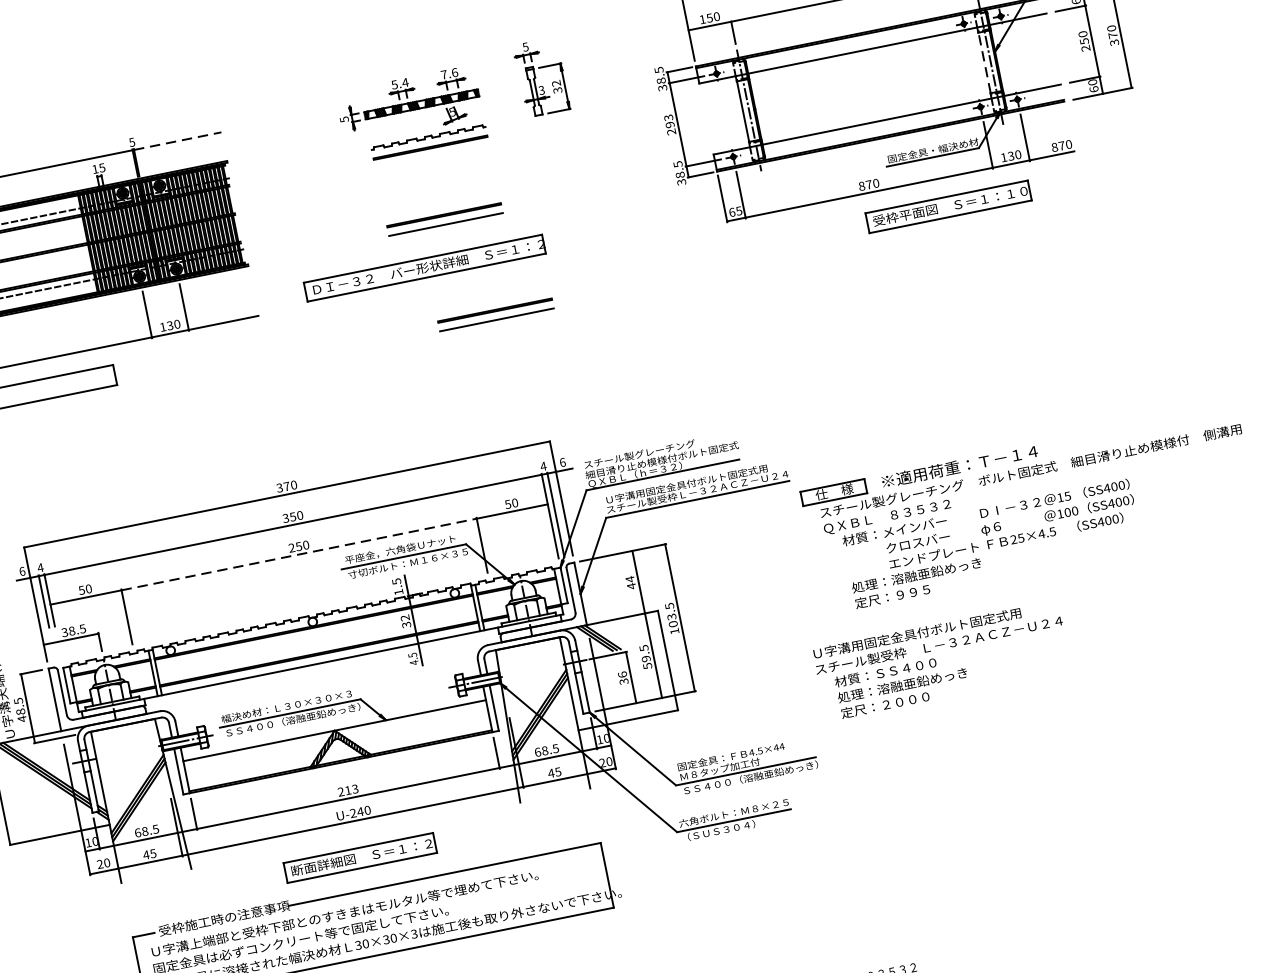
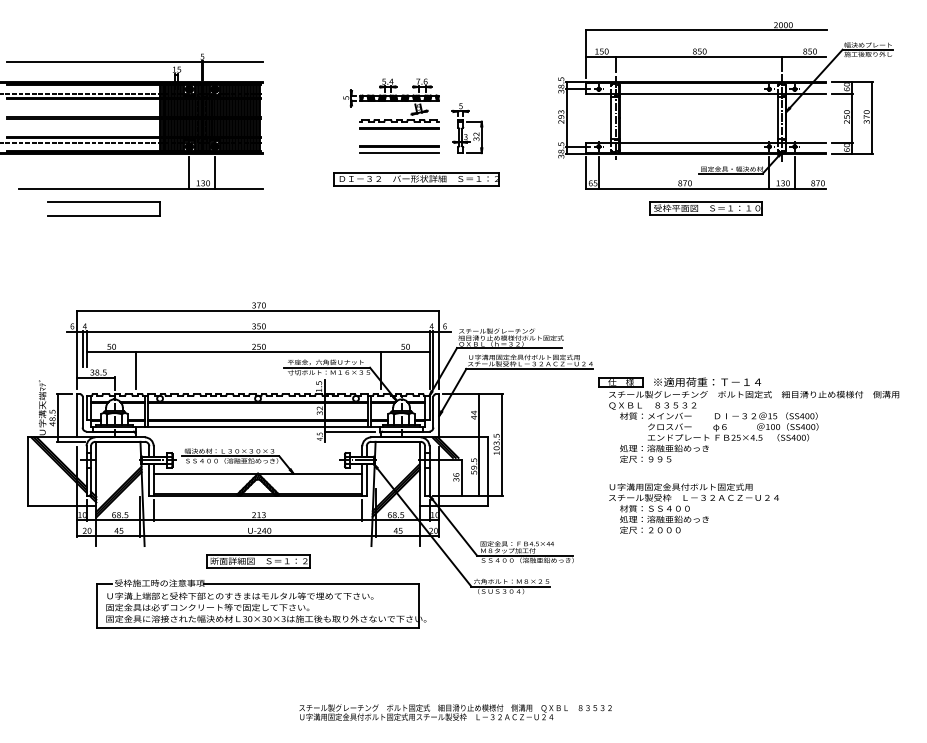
line: (984, 63) -> (777, 118), dashed -> solid
part: (541, 77) -> (467, 128), moved
part: (411, 114) -> (391, 103), moved
line: (178, 141) -> (233, 62), dashed -> solid
part: (948, 206) -> (705, 208), moved
part: (424, 268) -> (416, 179), moved
part: (495, 314) -> (420, 219), removed
line: (299, 554) -> (258, 352), dashed -> solid
line: (454, 642) -> (349, 431), added
text: (941, 660) -> (693, 508), moved

